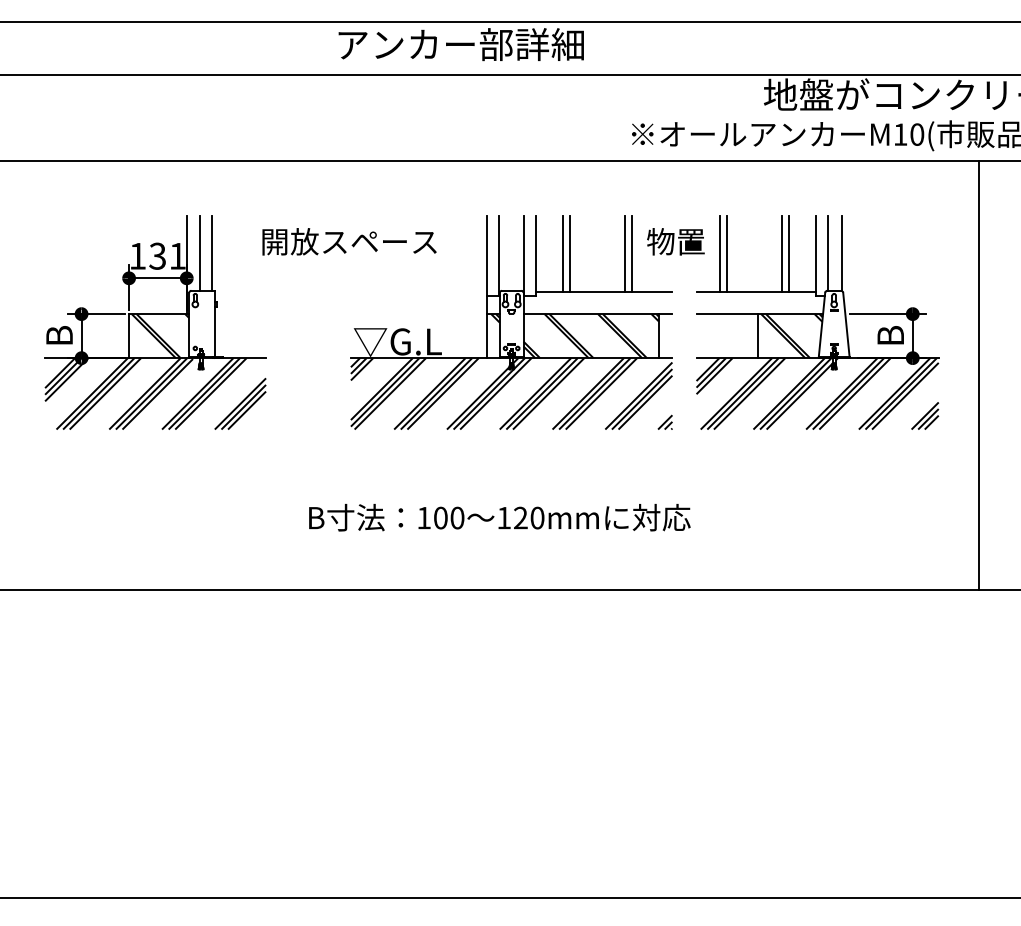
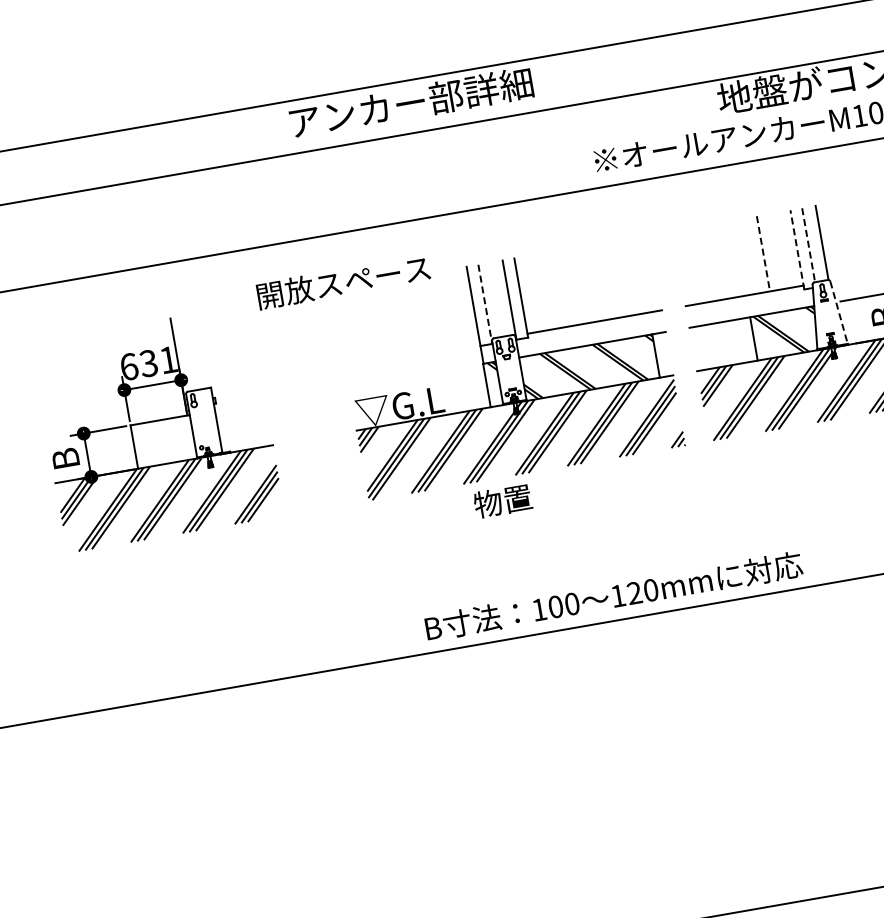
text: (349, 241) -> (343, 282), moved
text: (675, 241) -> (502, 500), moved
line: (200, 252) -> (190, 352), removed
line: (212, 252) -> (202, 350), removed
line: (563, 253) -> (548, 290), removed
line: (570, 253) -> (554, 289), removed
line: (625, 253) -> (609, 280), removed
line: (631, 253) -> (615, 279), removed
line: (720, 253) -> (702, 263), removed
line: (727, 253) -> (709, 262), removed
line: (788, 253) -> (769, 252), removed
line: (828, 253) -> (809, 245), solid -> dashed
line: (782, 254) -> (763, 254), solid -> dashed
text: (138, 255) -> (129, 366), 131 -> 631
line: (816, 255) -> (797, 249), solid -> dashed
line: (499, 256) -> (485, 304), solid -> dashed
line: (846, 325) -> (839, 313), solid -> dashed
hatch: (160, 336) -> (165, 442), removed
text: (499, 517) -> (613, 596), moved

